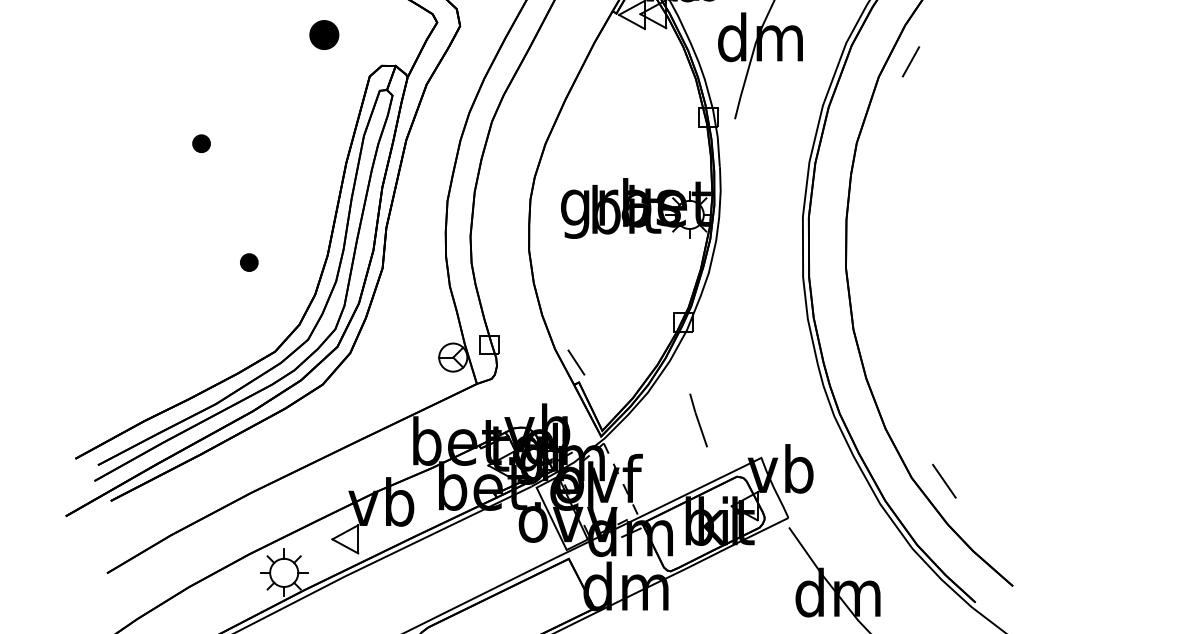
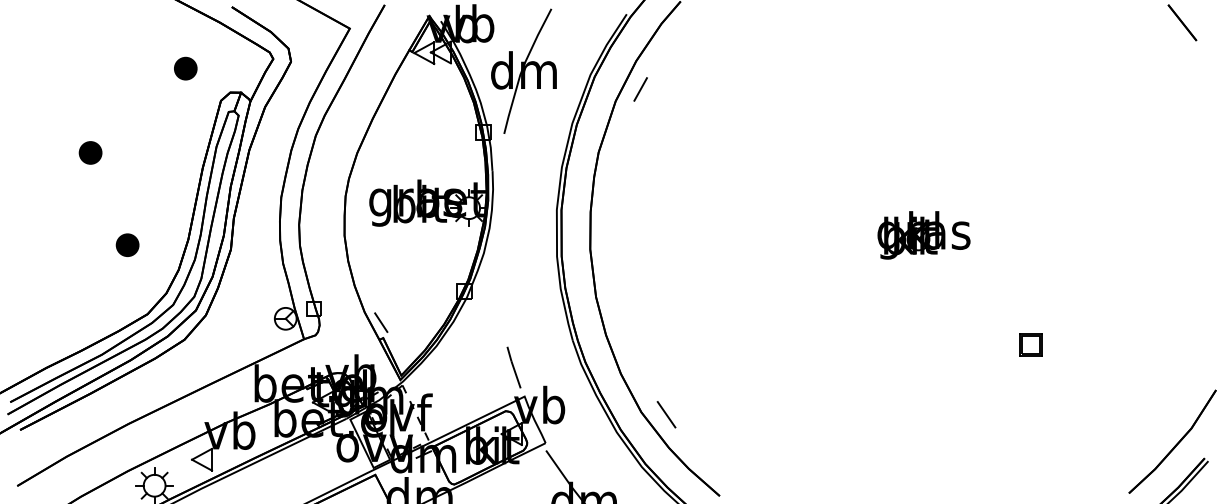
part: (201, 143) -> (90, 152), size x1.67
part: (249, 261) -> (127, 244), size x1.67
line: (697, 420) -> (513, 367), moved

